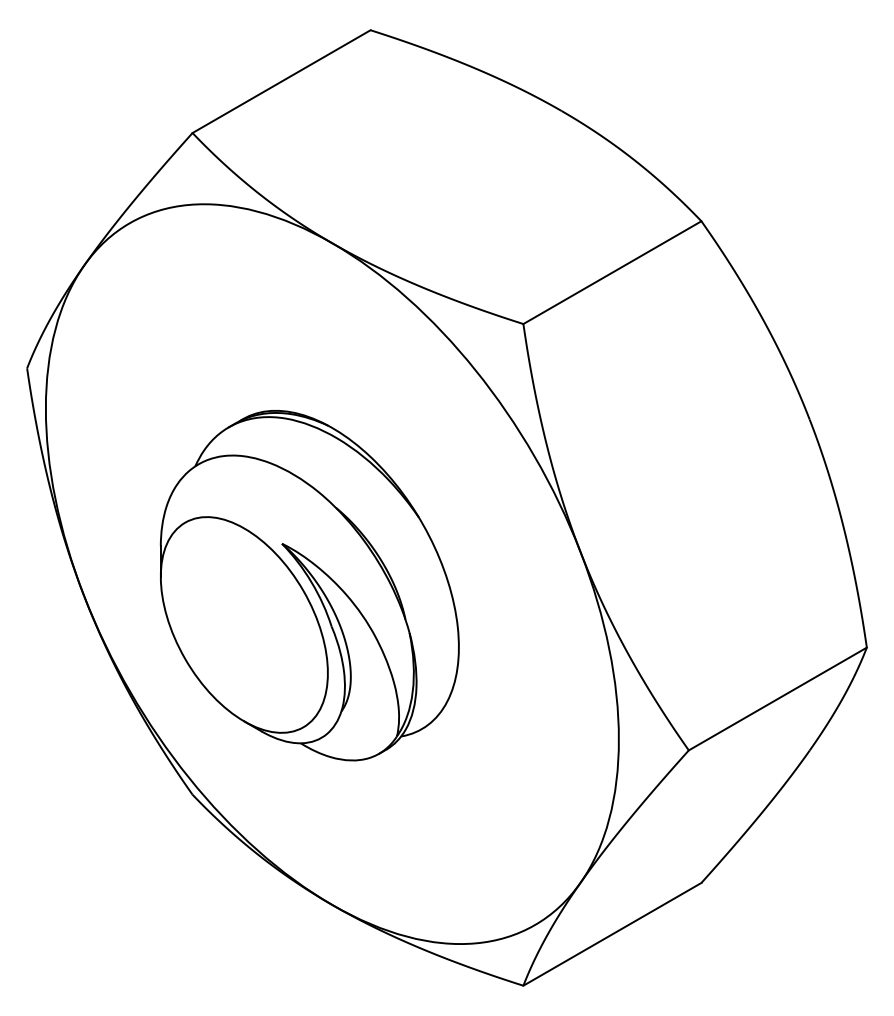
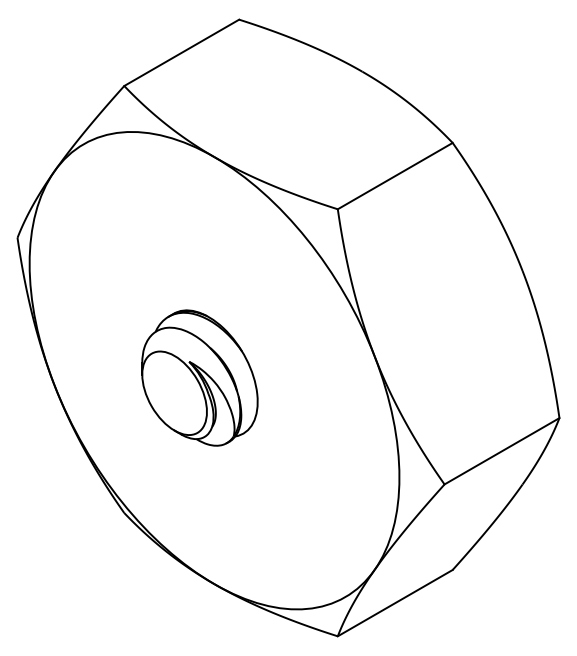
part: (309, 584) -> (199, 377), size x0.6

